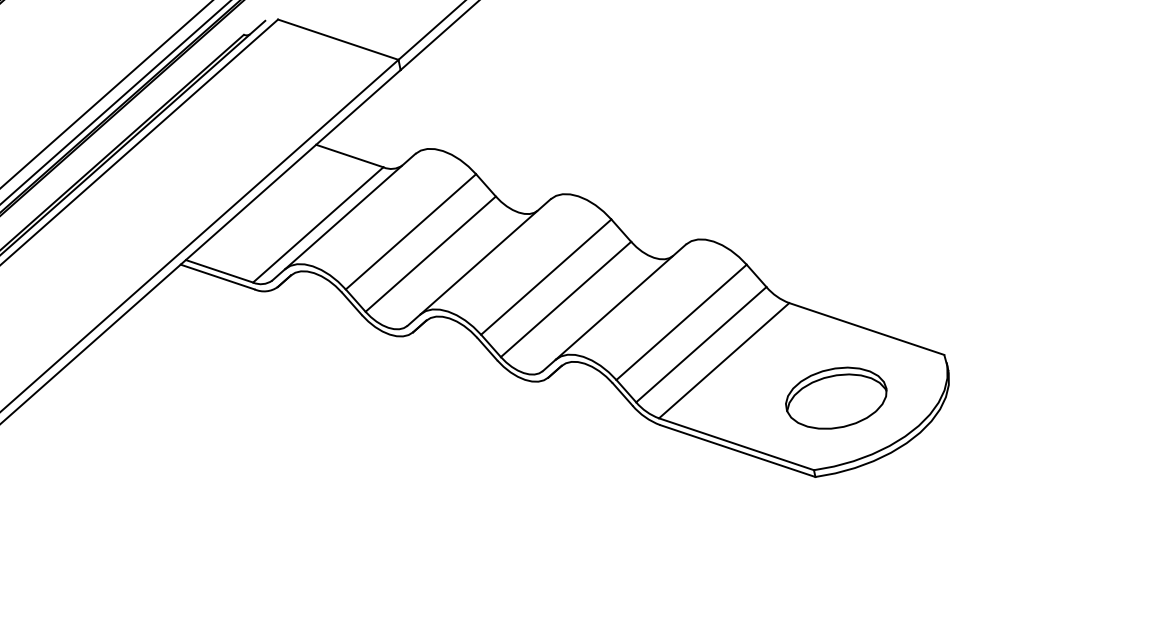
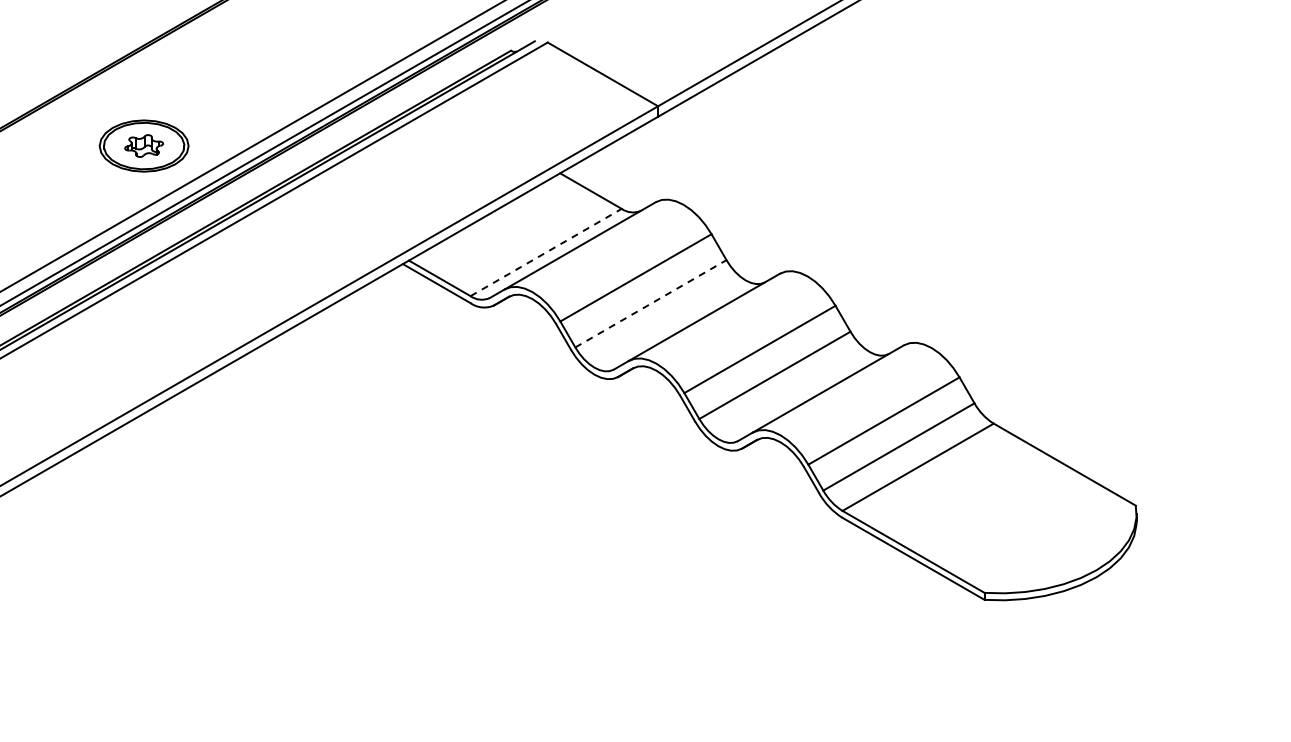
line: (318, 224) -> (546, 252), solid -> dashed
line: (431, 253) -> (651, 303), solid -> dashed
part: (836, 398) -> (1021, 526), removed

